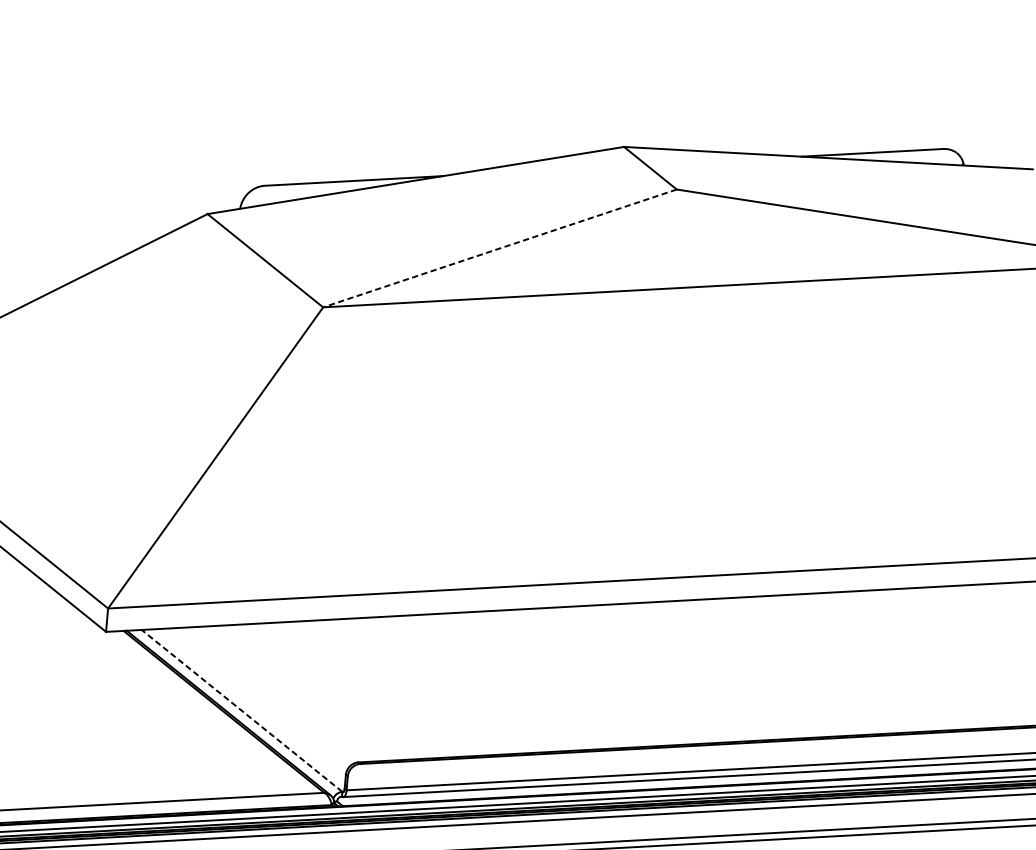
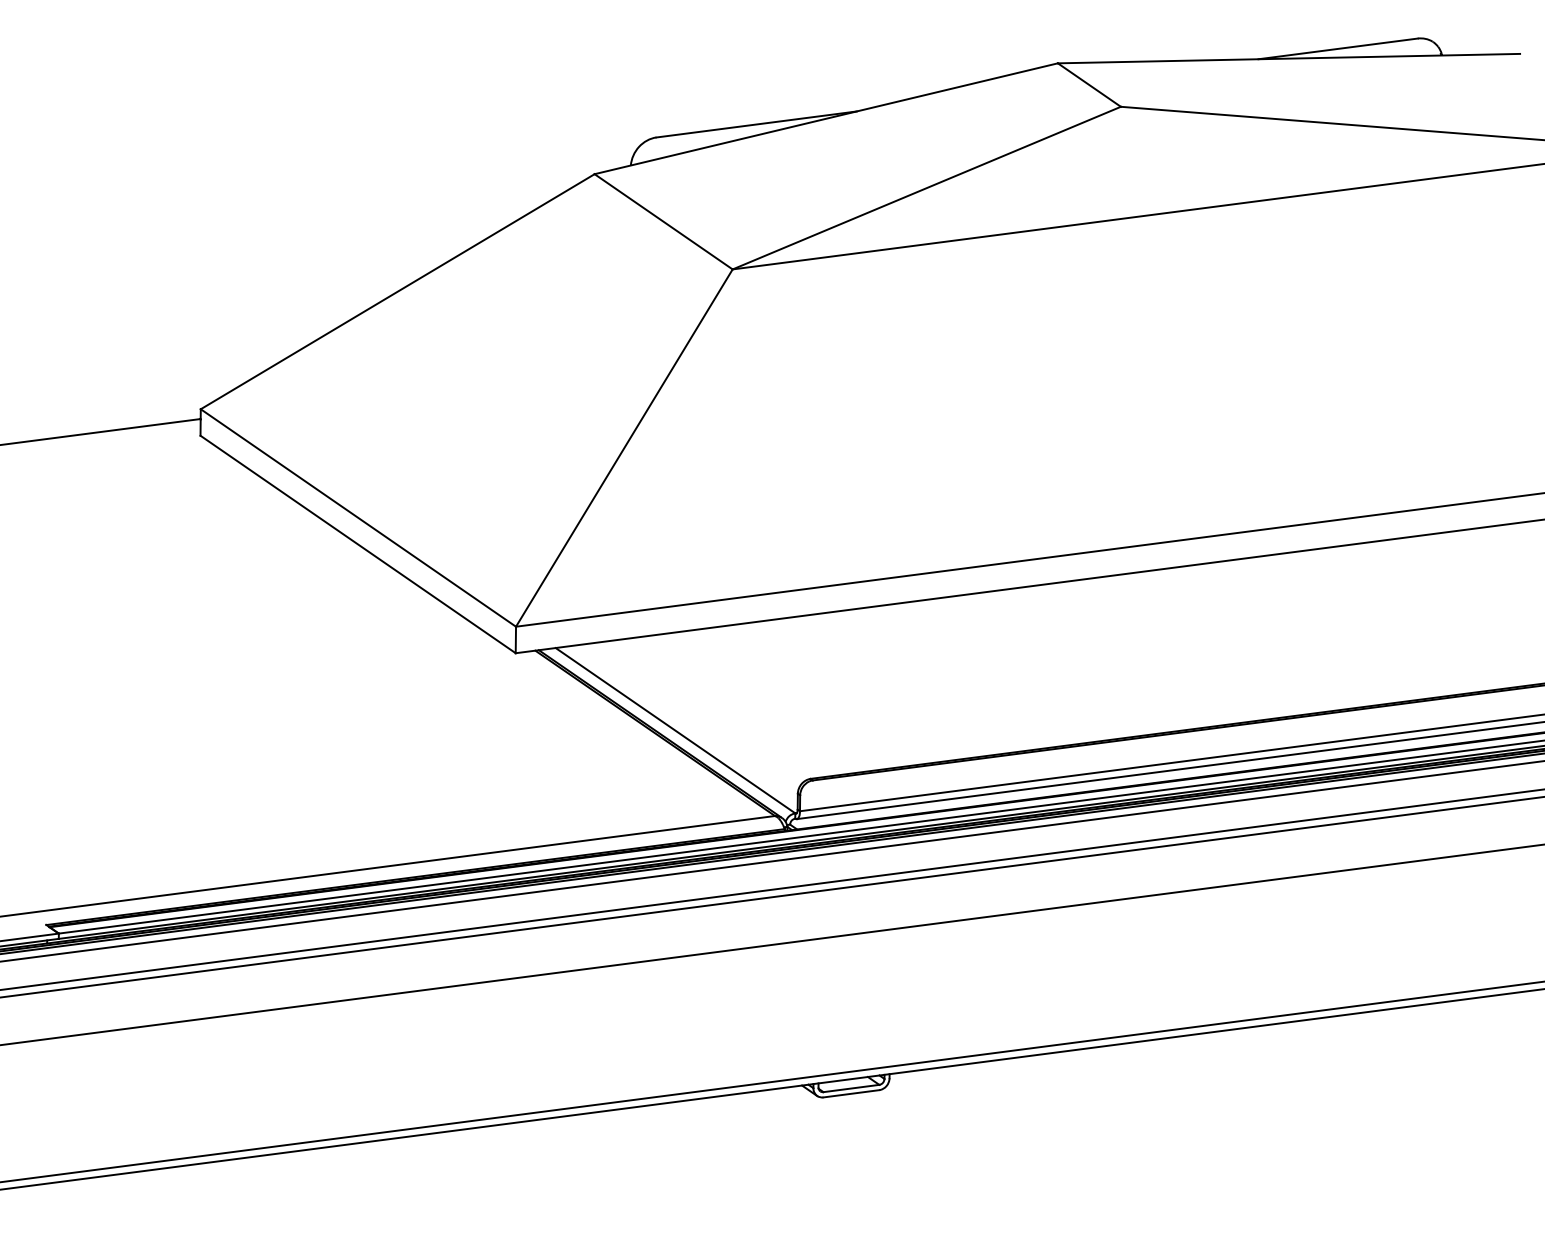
line: (499, 248) -> (926, 188), dashed -> solid
line: (242, 710) -> (675, 730), dashed -> solid

